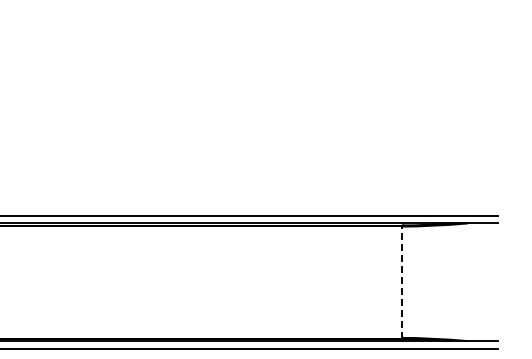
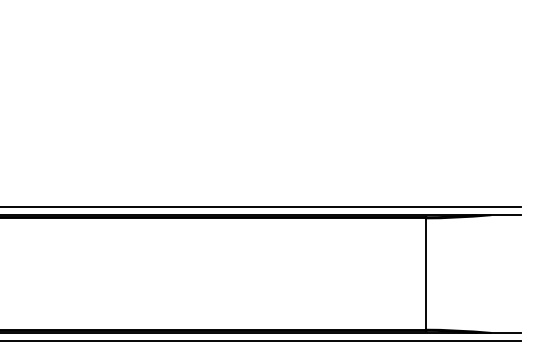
line: (402, 281) -> (425, 273), dashed -> solid

